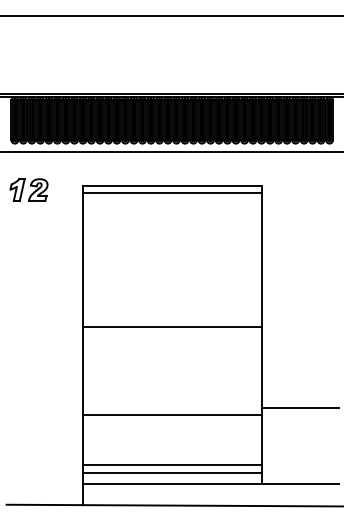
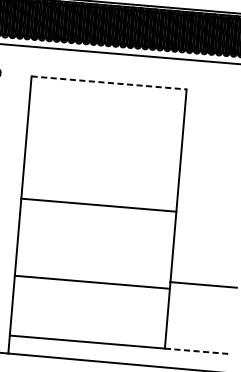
line: (173, 185) -> (109, 82), solid -> dashed
line: (172, 193) -> (108, 89), removed
line: (172, 464) -> (88, 324), removed
line: (172, 473) -> (88, 332), removed
line: (300, 484) -> (198, 351), solid -> dashed

